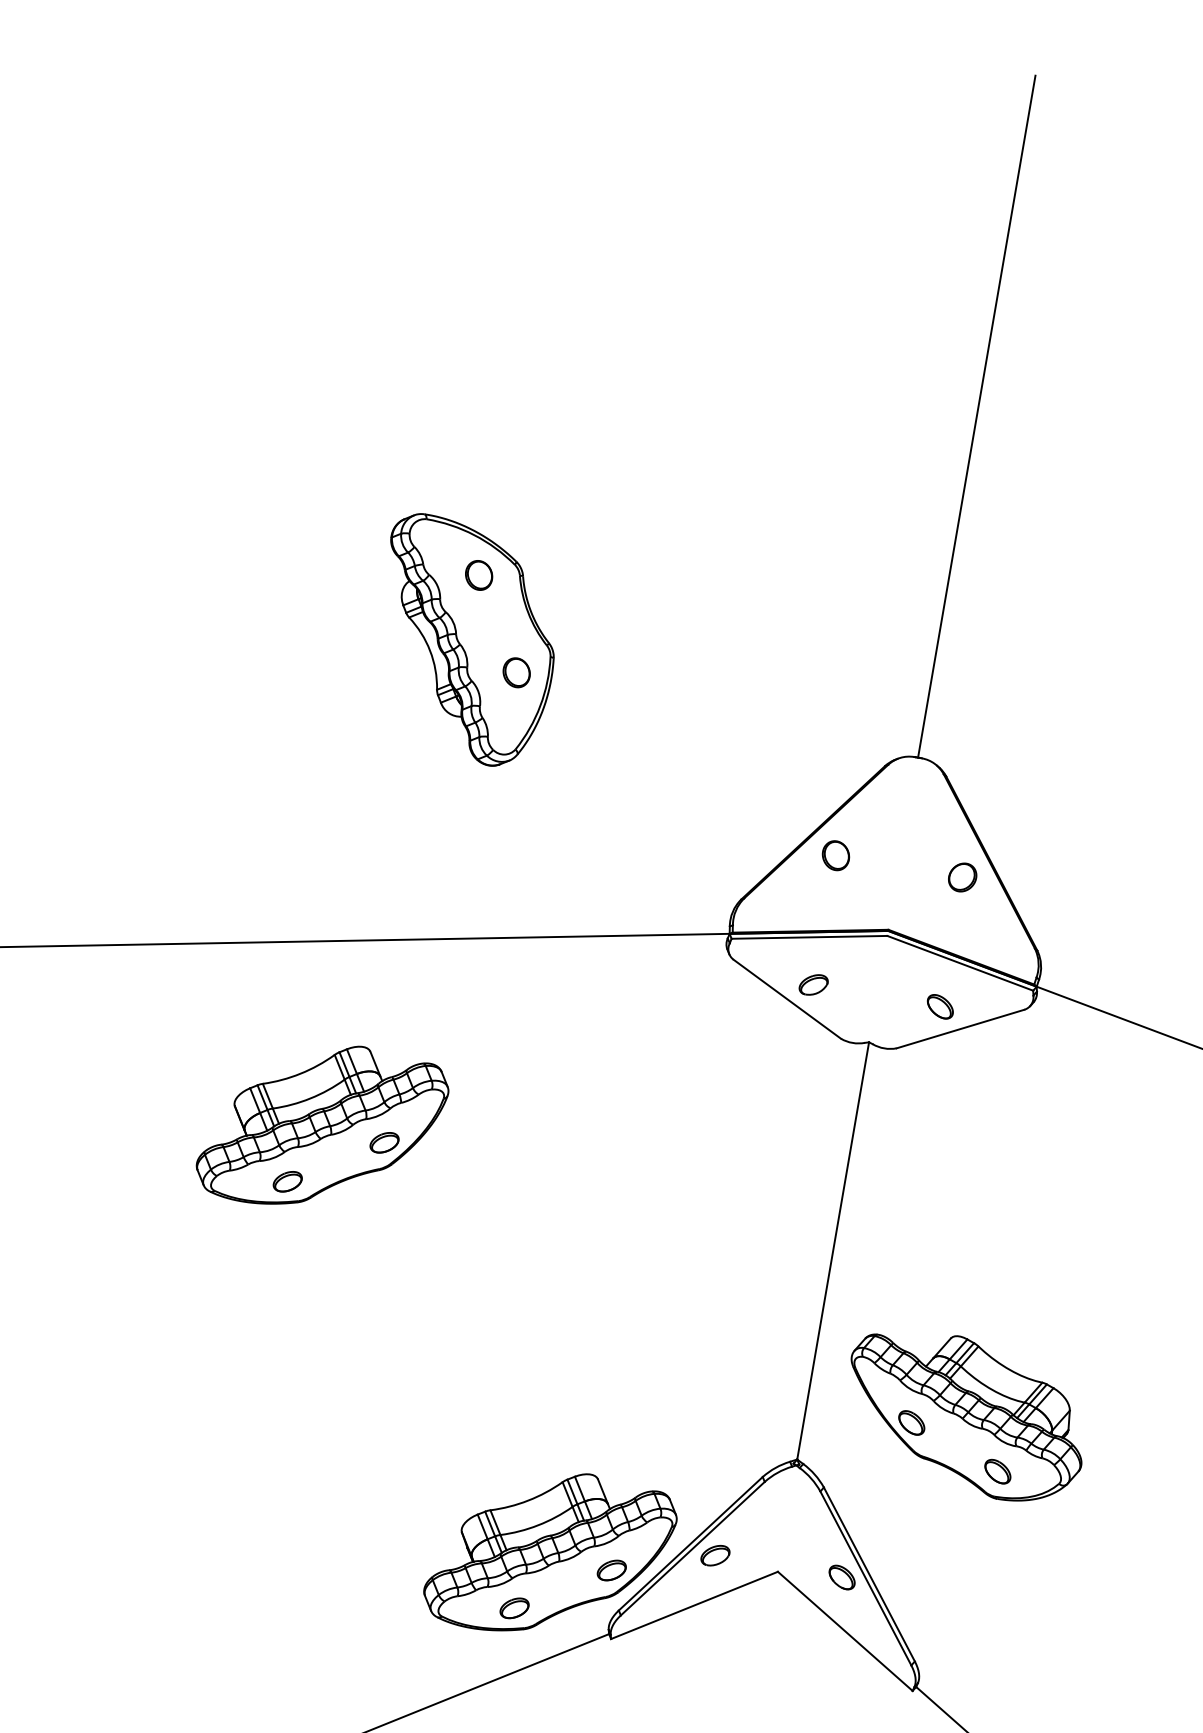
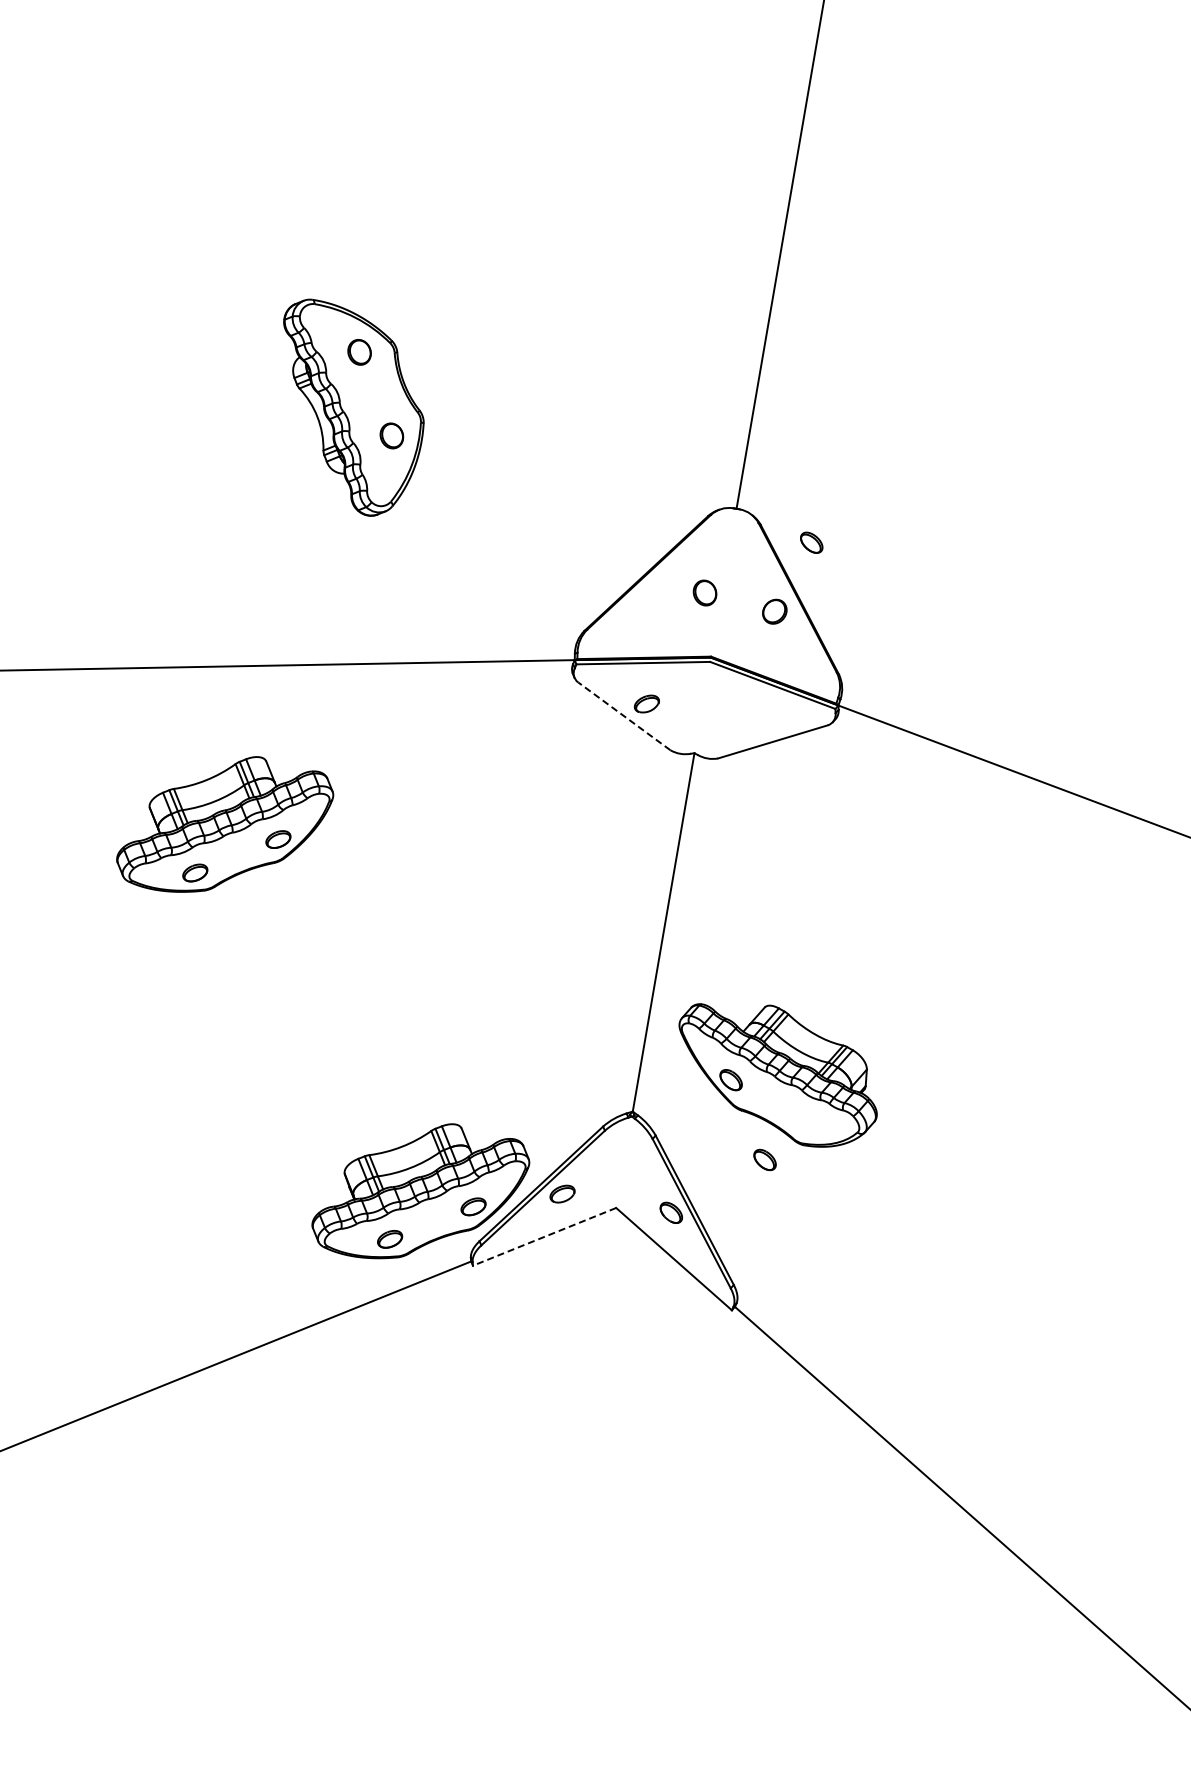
part: (835, 855) -> (704, 592), moved
line: (786, 999) -> (623, 716), solid -> dashed
part: (940, 1006) -> (811, 542), moved
part: (997, 1471) -> (764, 1159), moved
line: (694, 1606) -> (544, 1237), solid -> dashed

